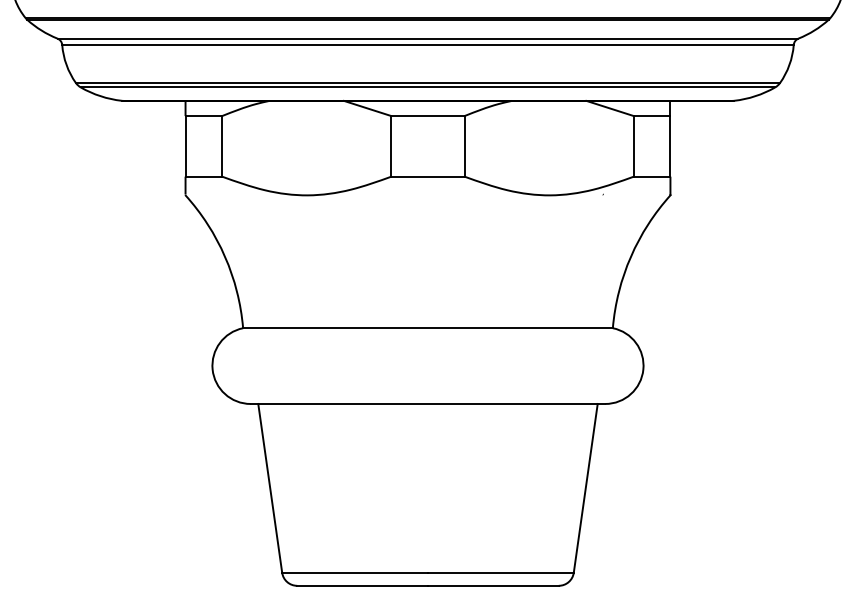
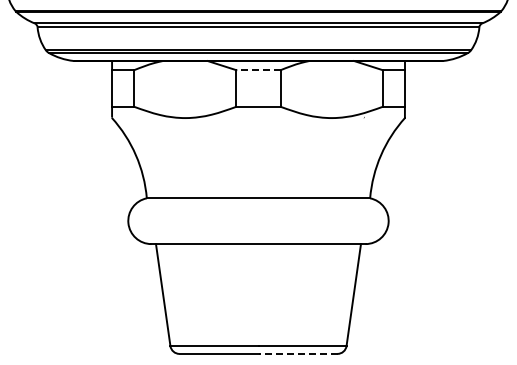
line: (428, 116) -> (258, 70), solid -> dashed
line: (494, 585) -> (298, 353), solid -> dashed

